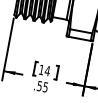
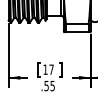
text: (47, 70) -> (51, 69), 14 -> 17

